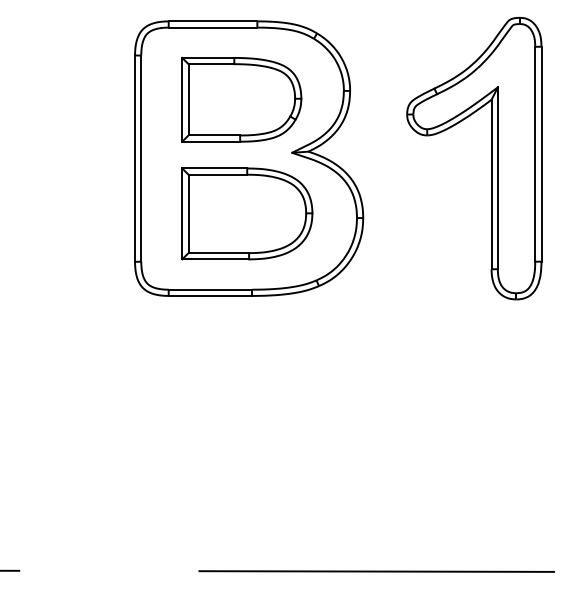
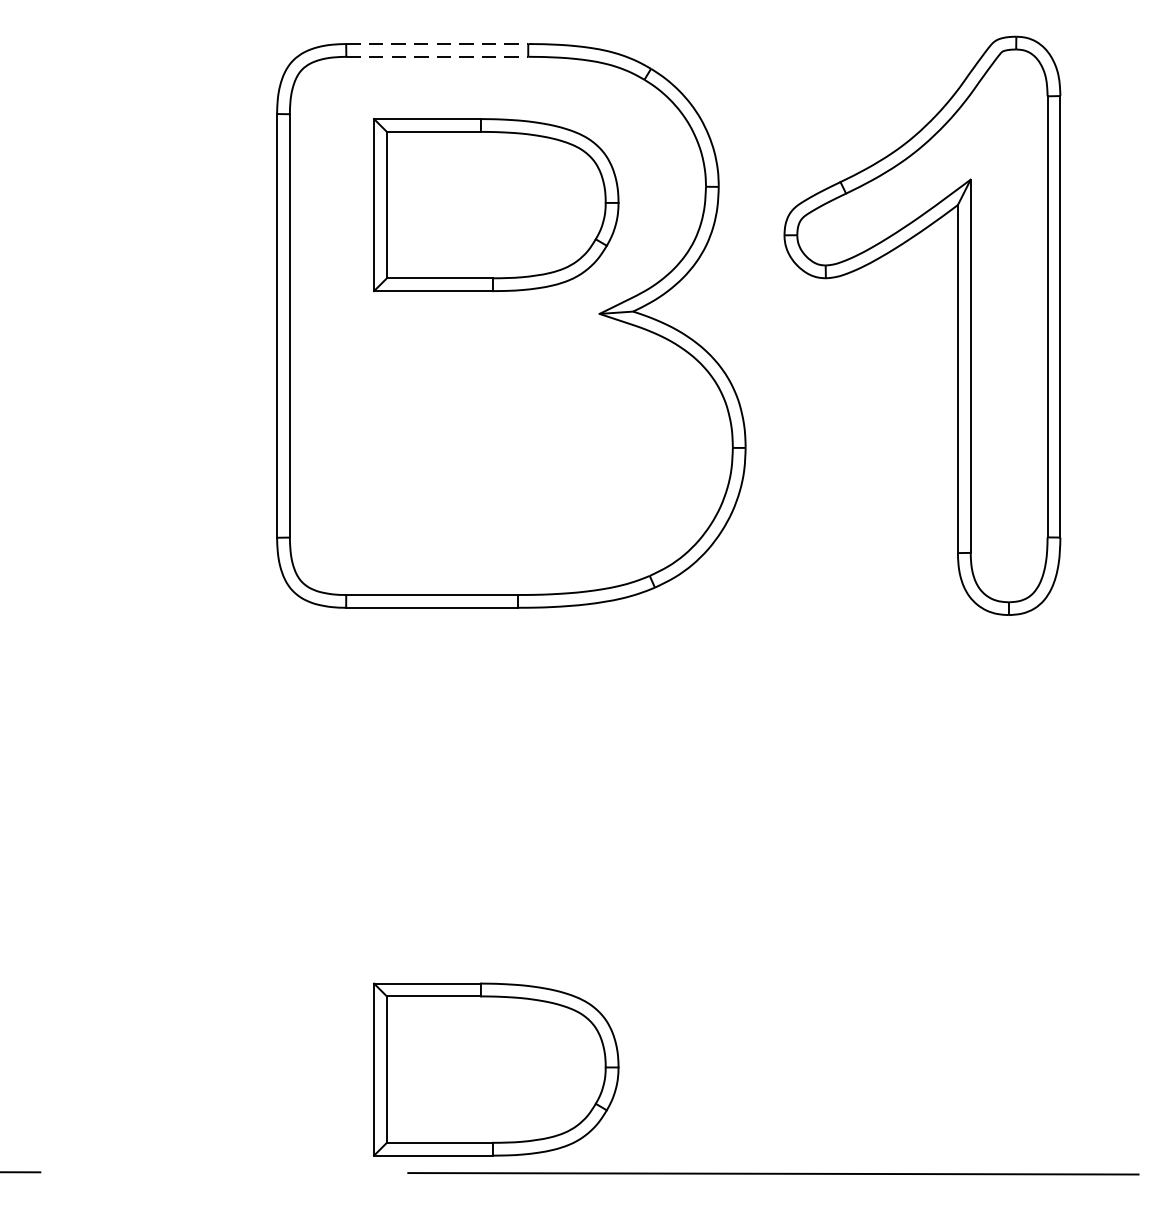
line: (213, 21) -> (438, 44), solid -> dashed
line: (213, 27) -> (438, 56), solid -> dashed
part: (491, 158) -> (957, 325), moved
part: (247, 213) -> (508, 438), removed
part: (241, 520) -> (495, 1068), added

